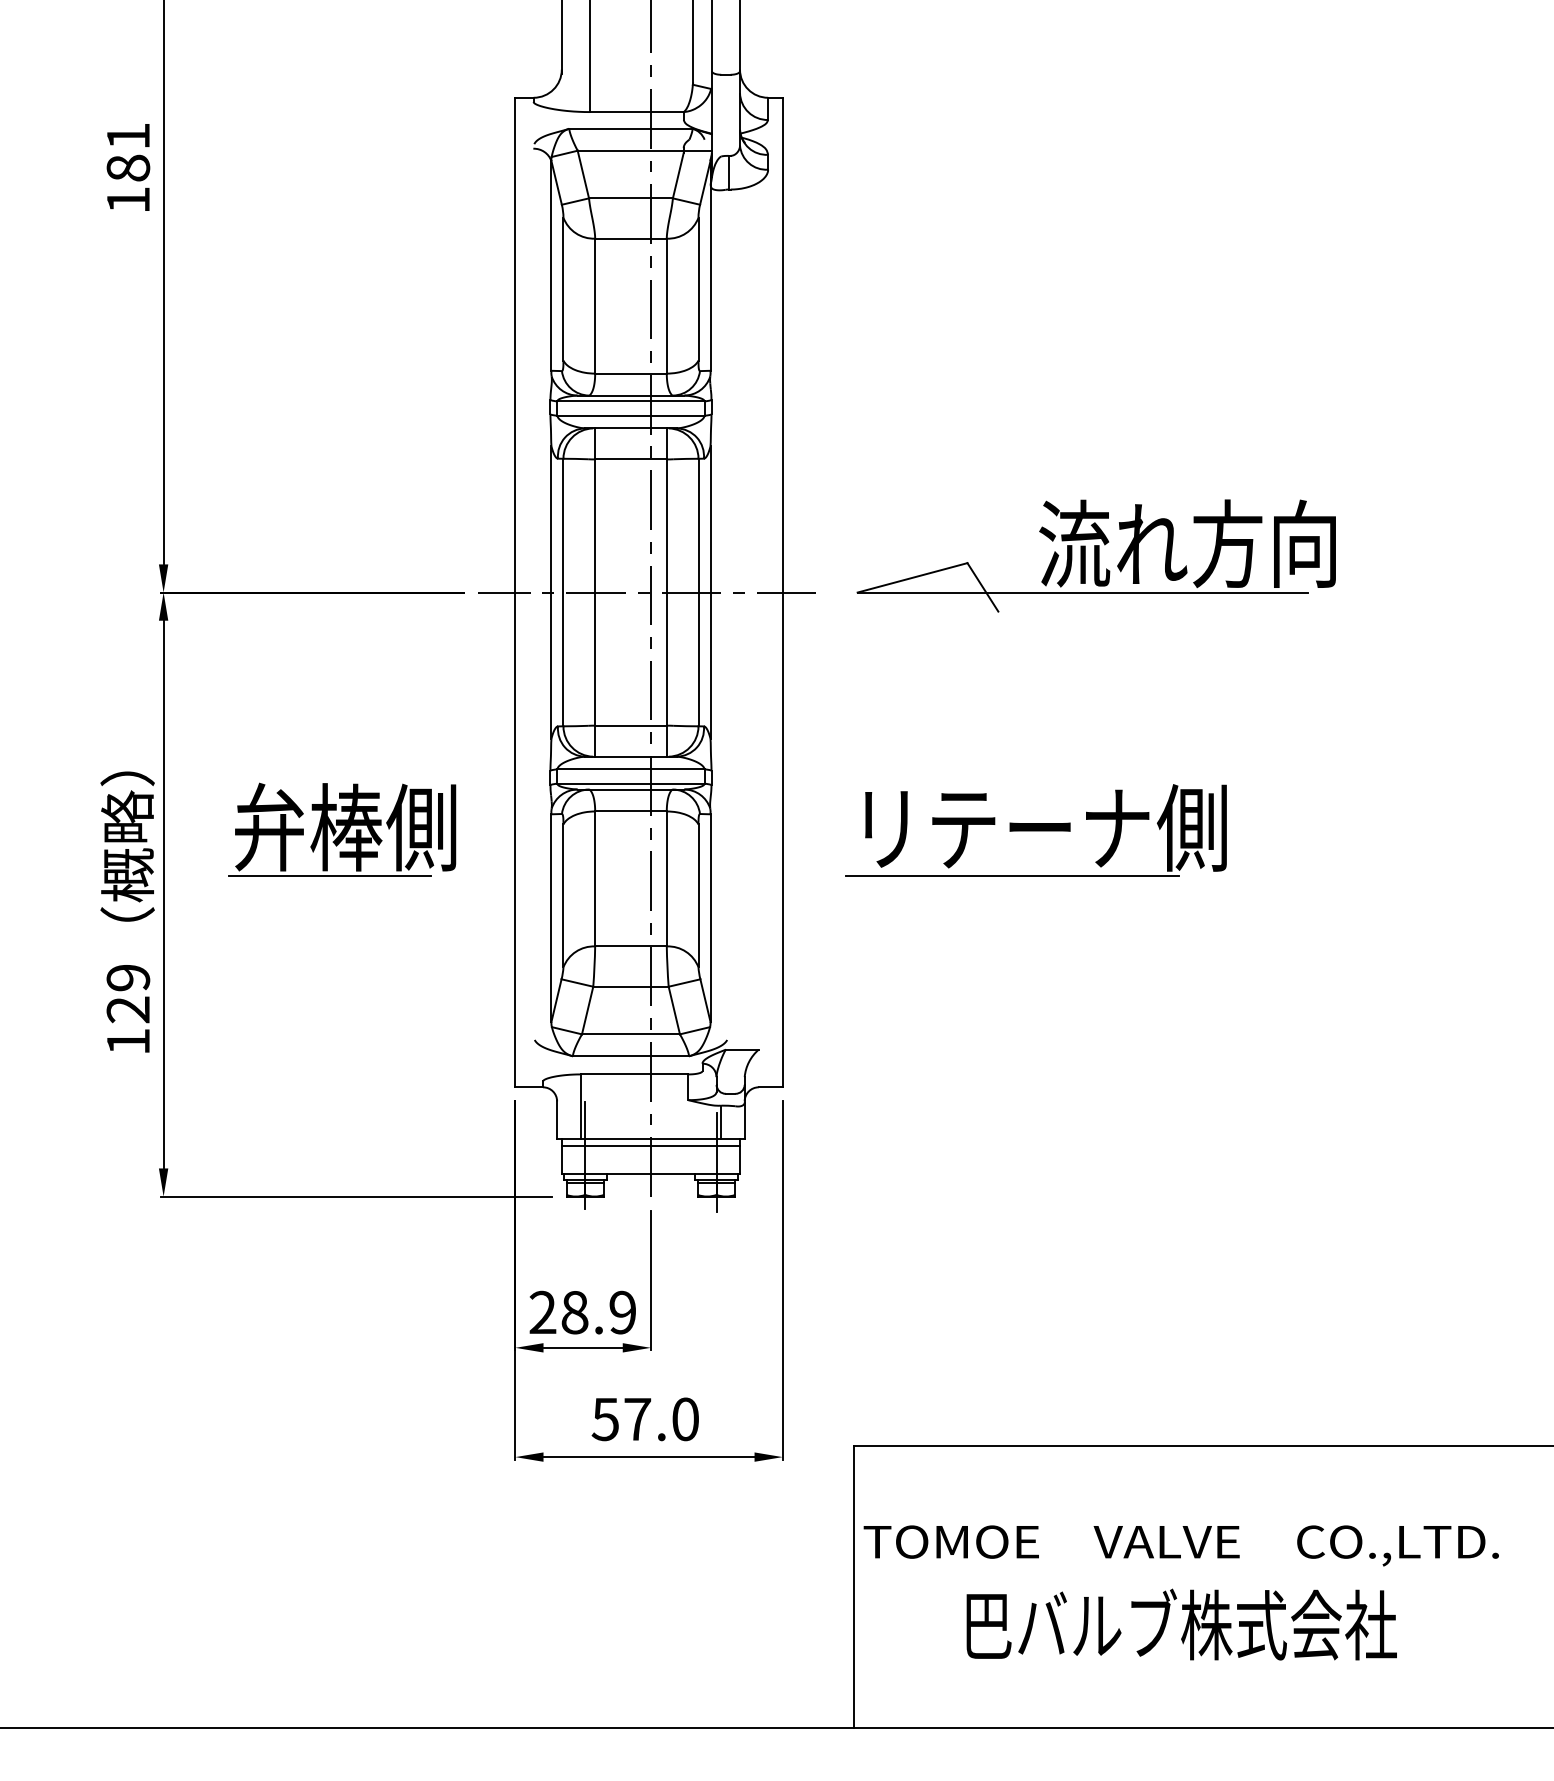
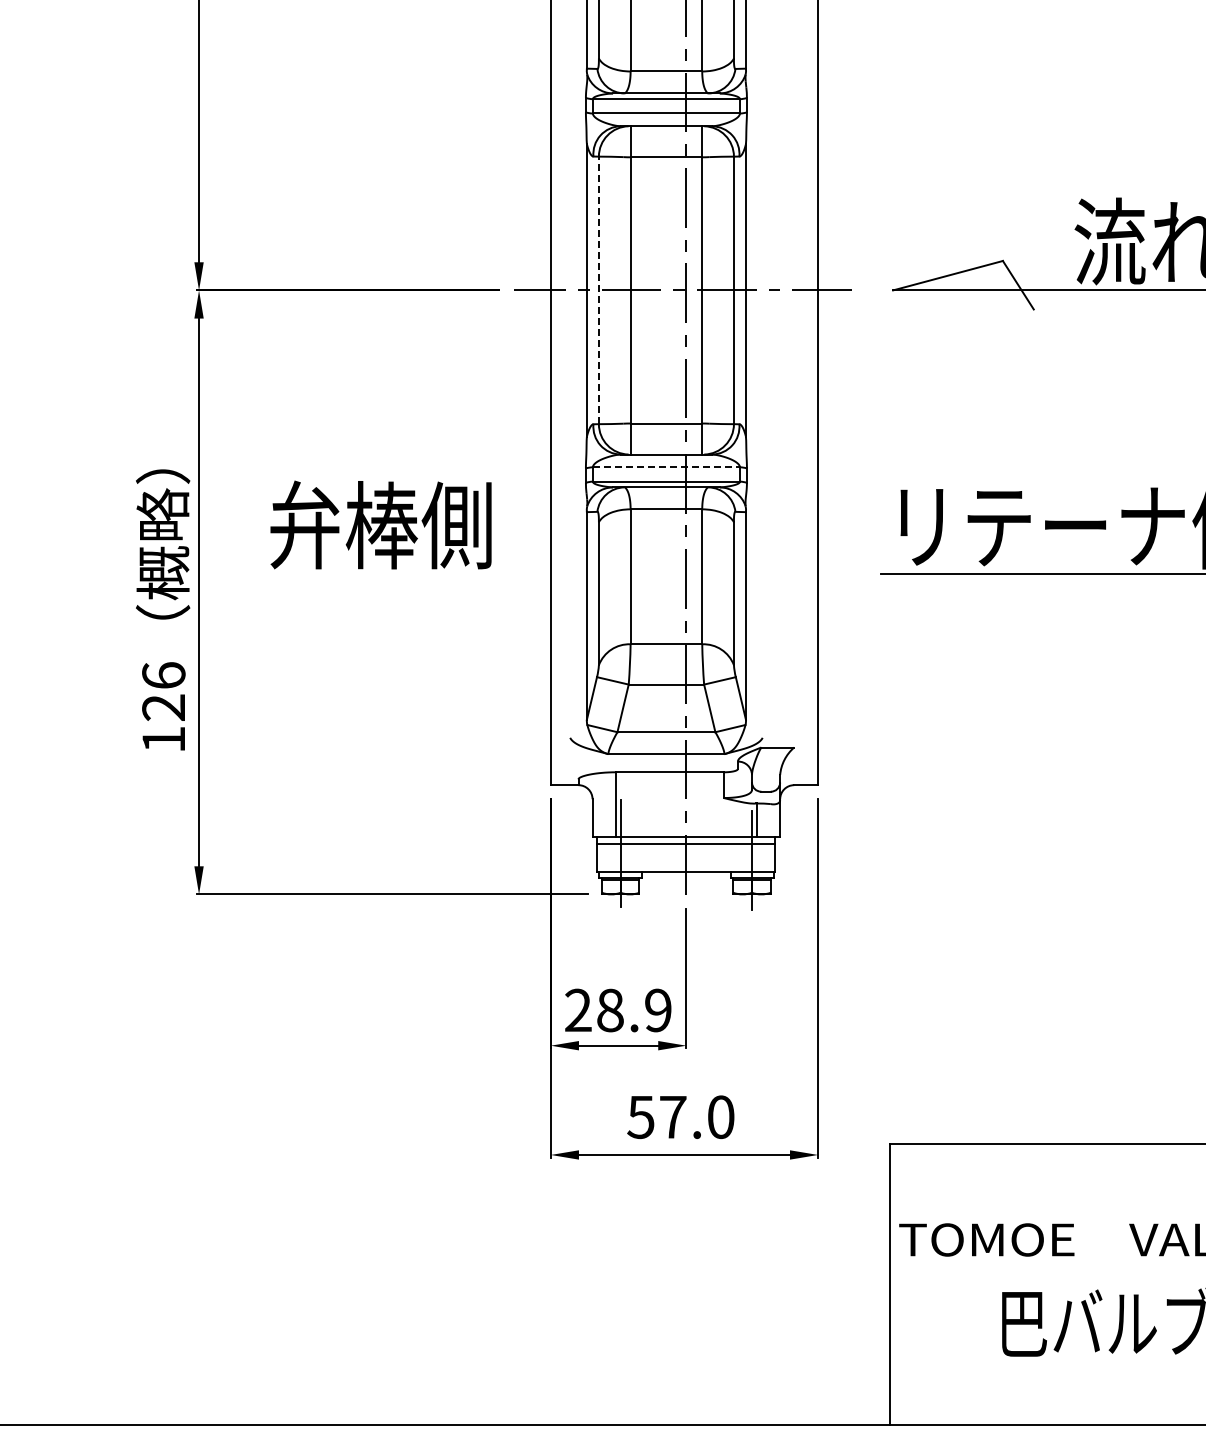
line: (563, 592) -> (598, 290), solid -> dashed
line: (630, 769) -> (665, 467), solid -> dashed
line: (329, 875) -> (364, 573), removed
text: (128, 977) -> (163, 675), 129 -> 126

